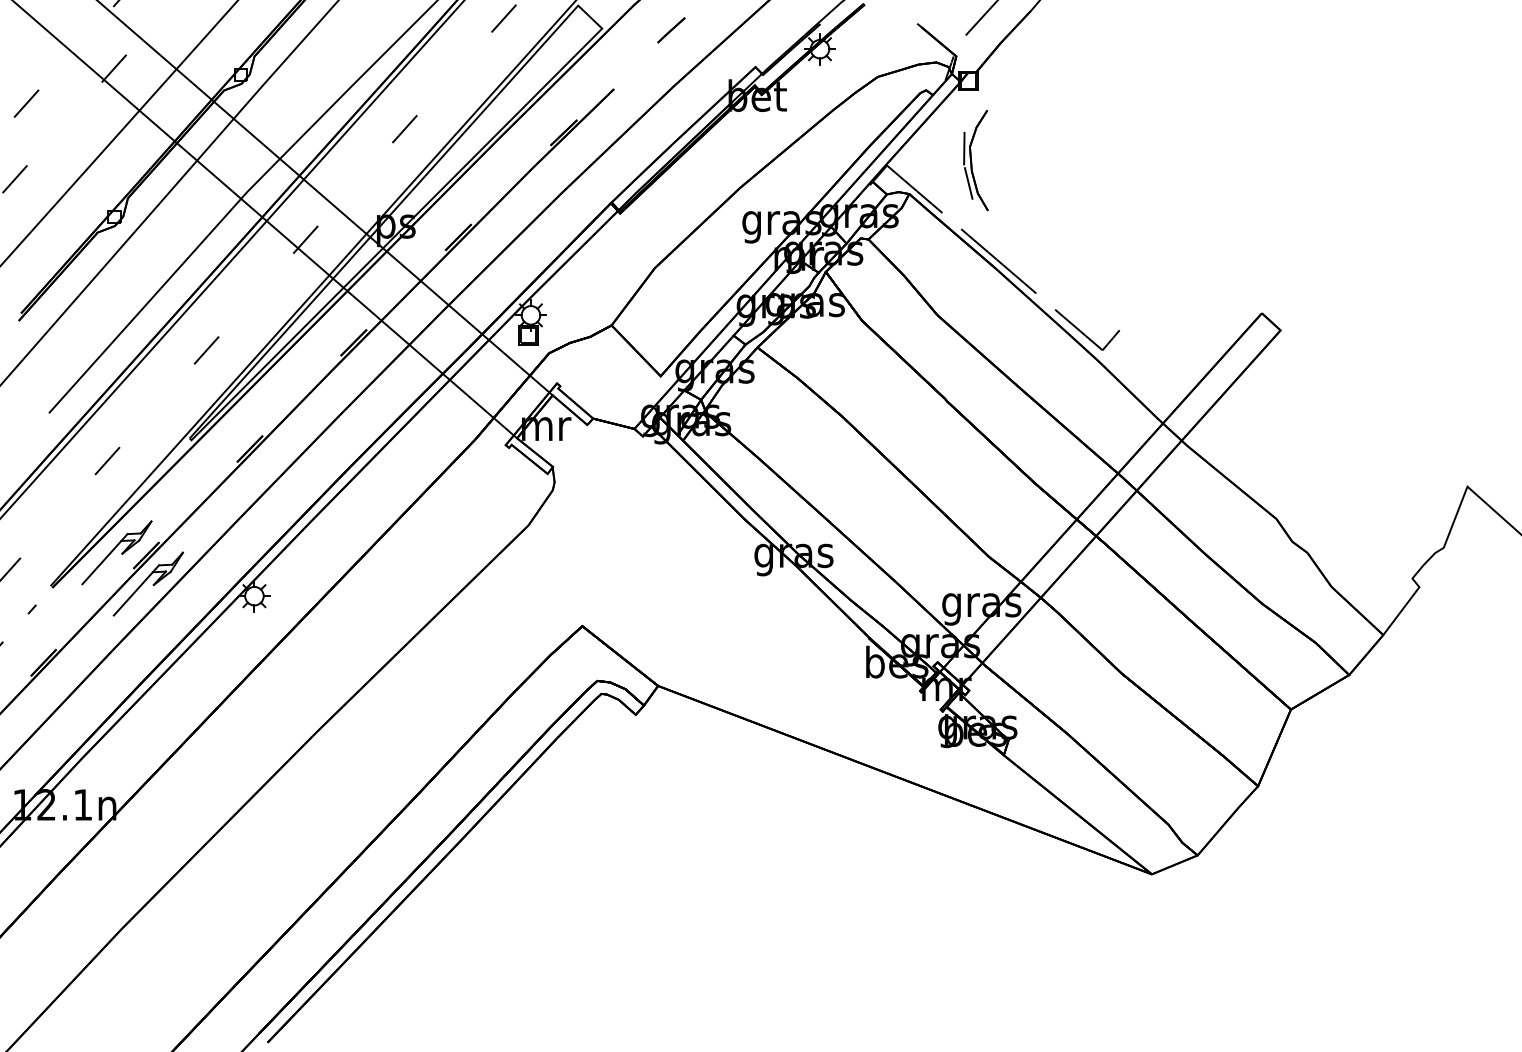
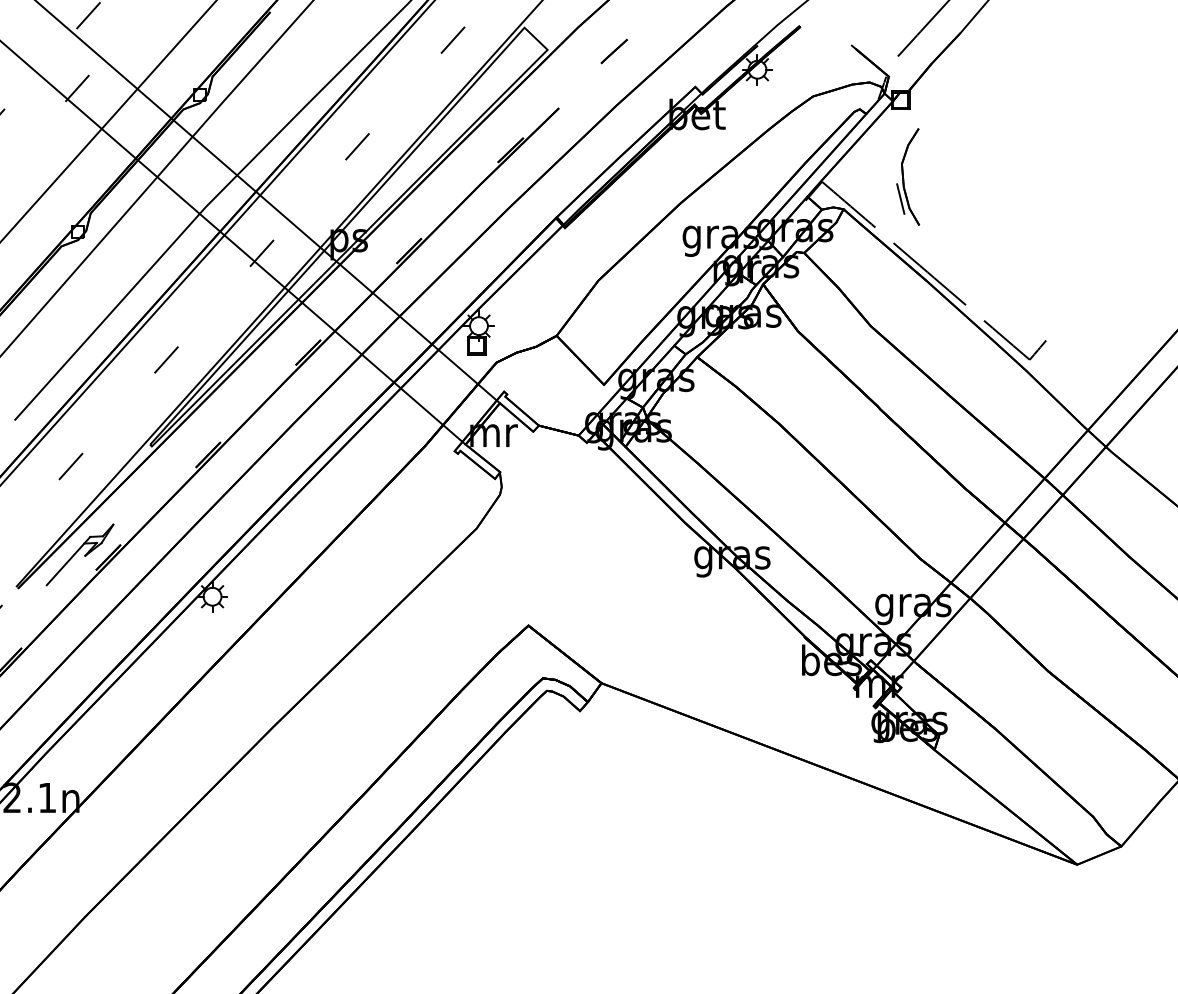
line: (964, 148) -> (896, 165), removed
part: (148, 583) -> (110, 584), removed

